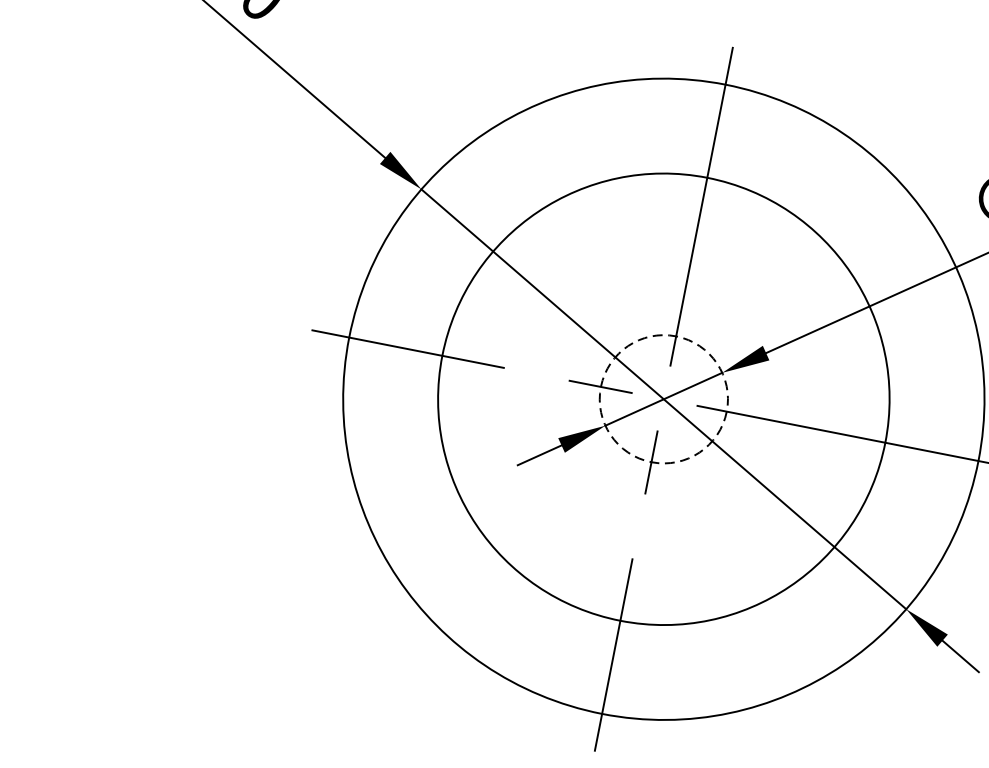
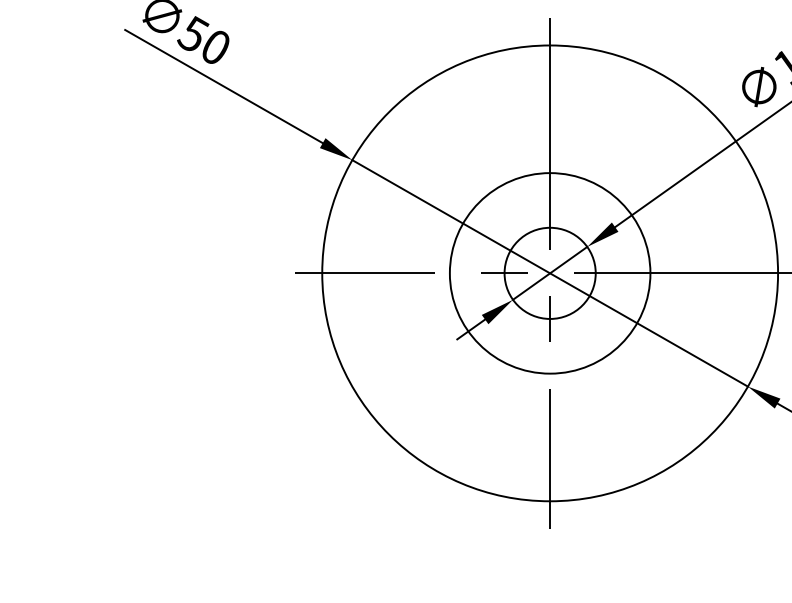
circle: (663, 397) -> (549, 272), dashed -> solid
circle: (662, 399) -> (549, 273), size x0.62

